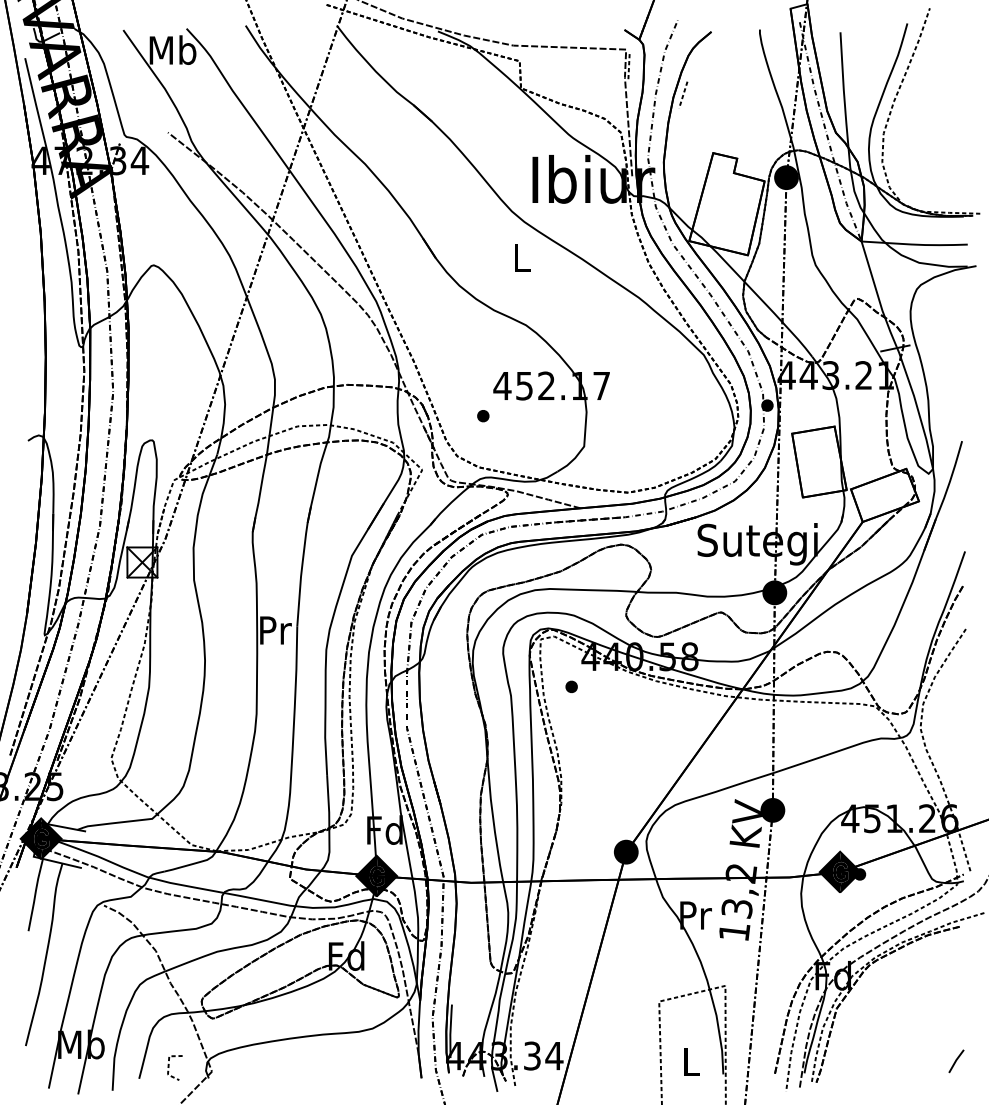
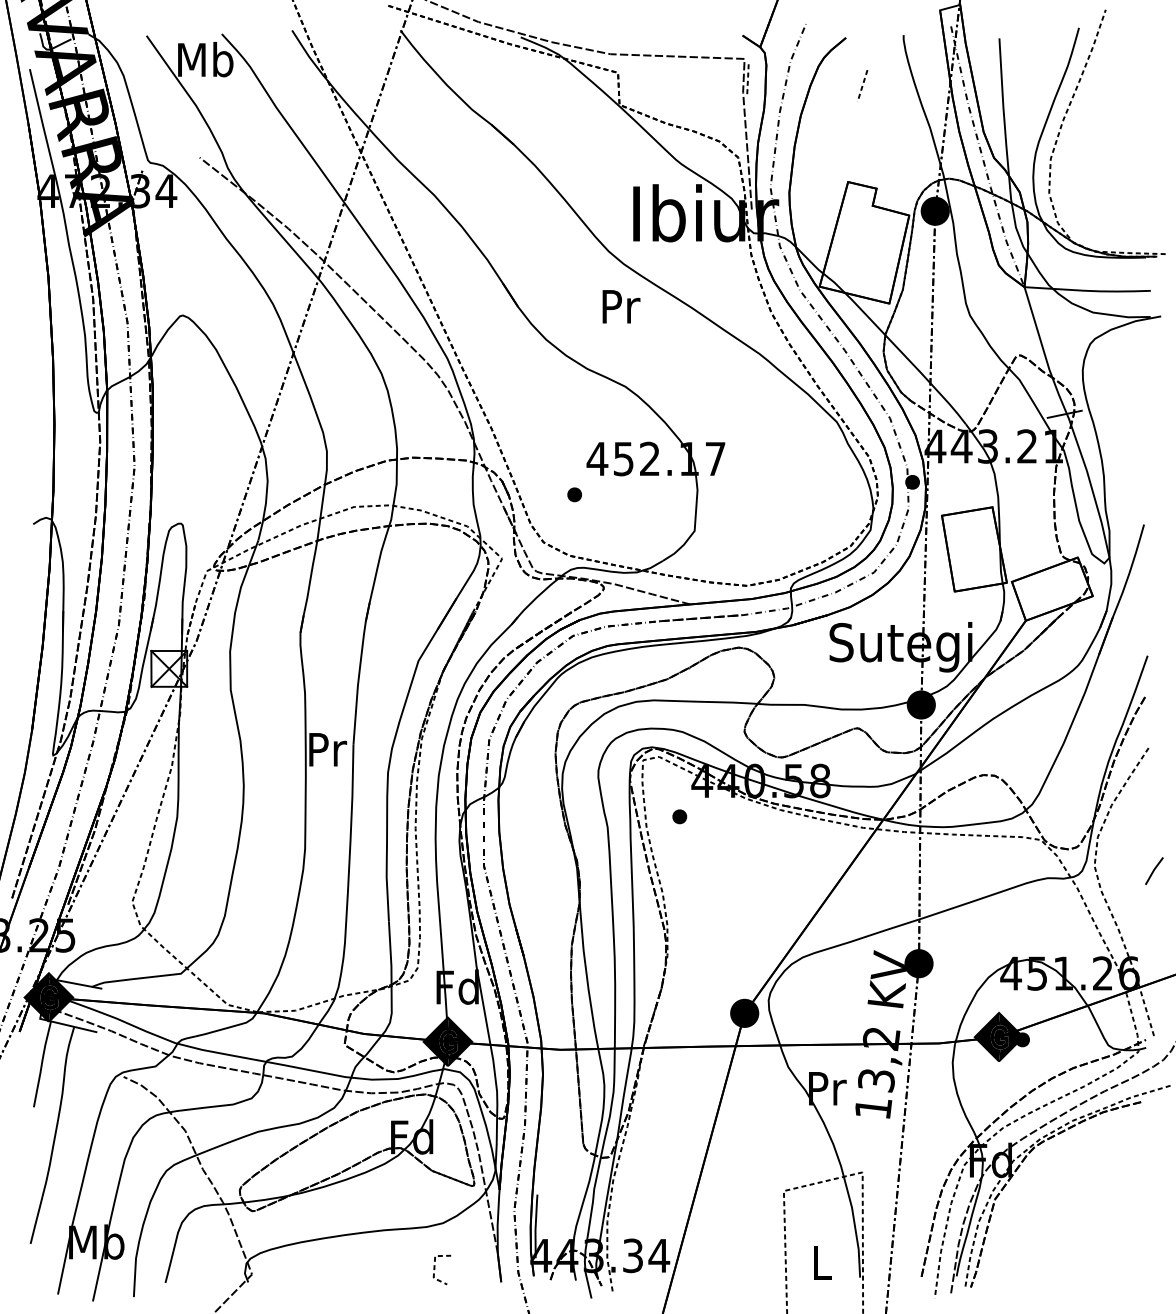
line: (683, 95) -> (862, 86), moved
text: (522, 257) -> (621, 306), L -> Pr
line: (956, 1061) -> (1154, 871), moved
line: (169, 1067) -> (435, 1269), moved

